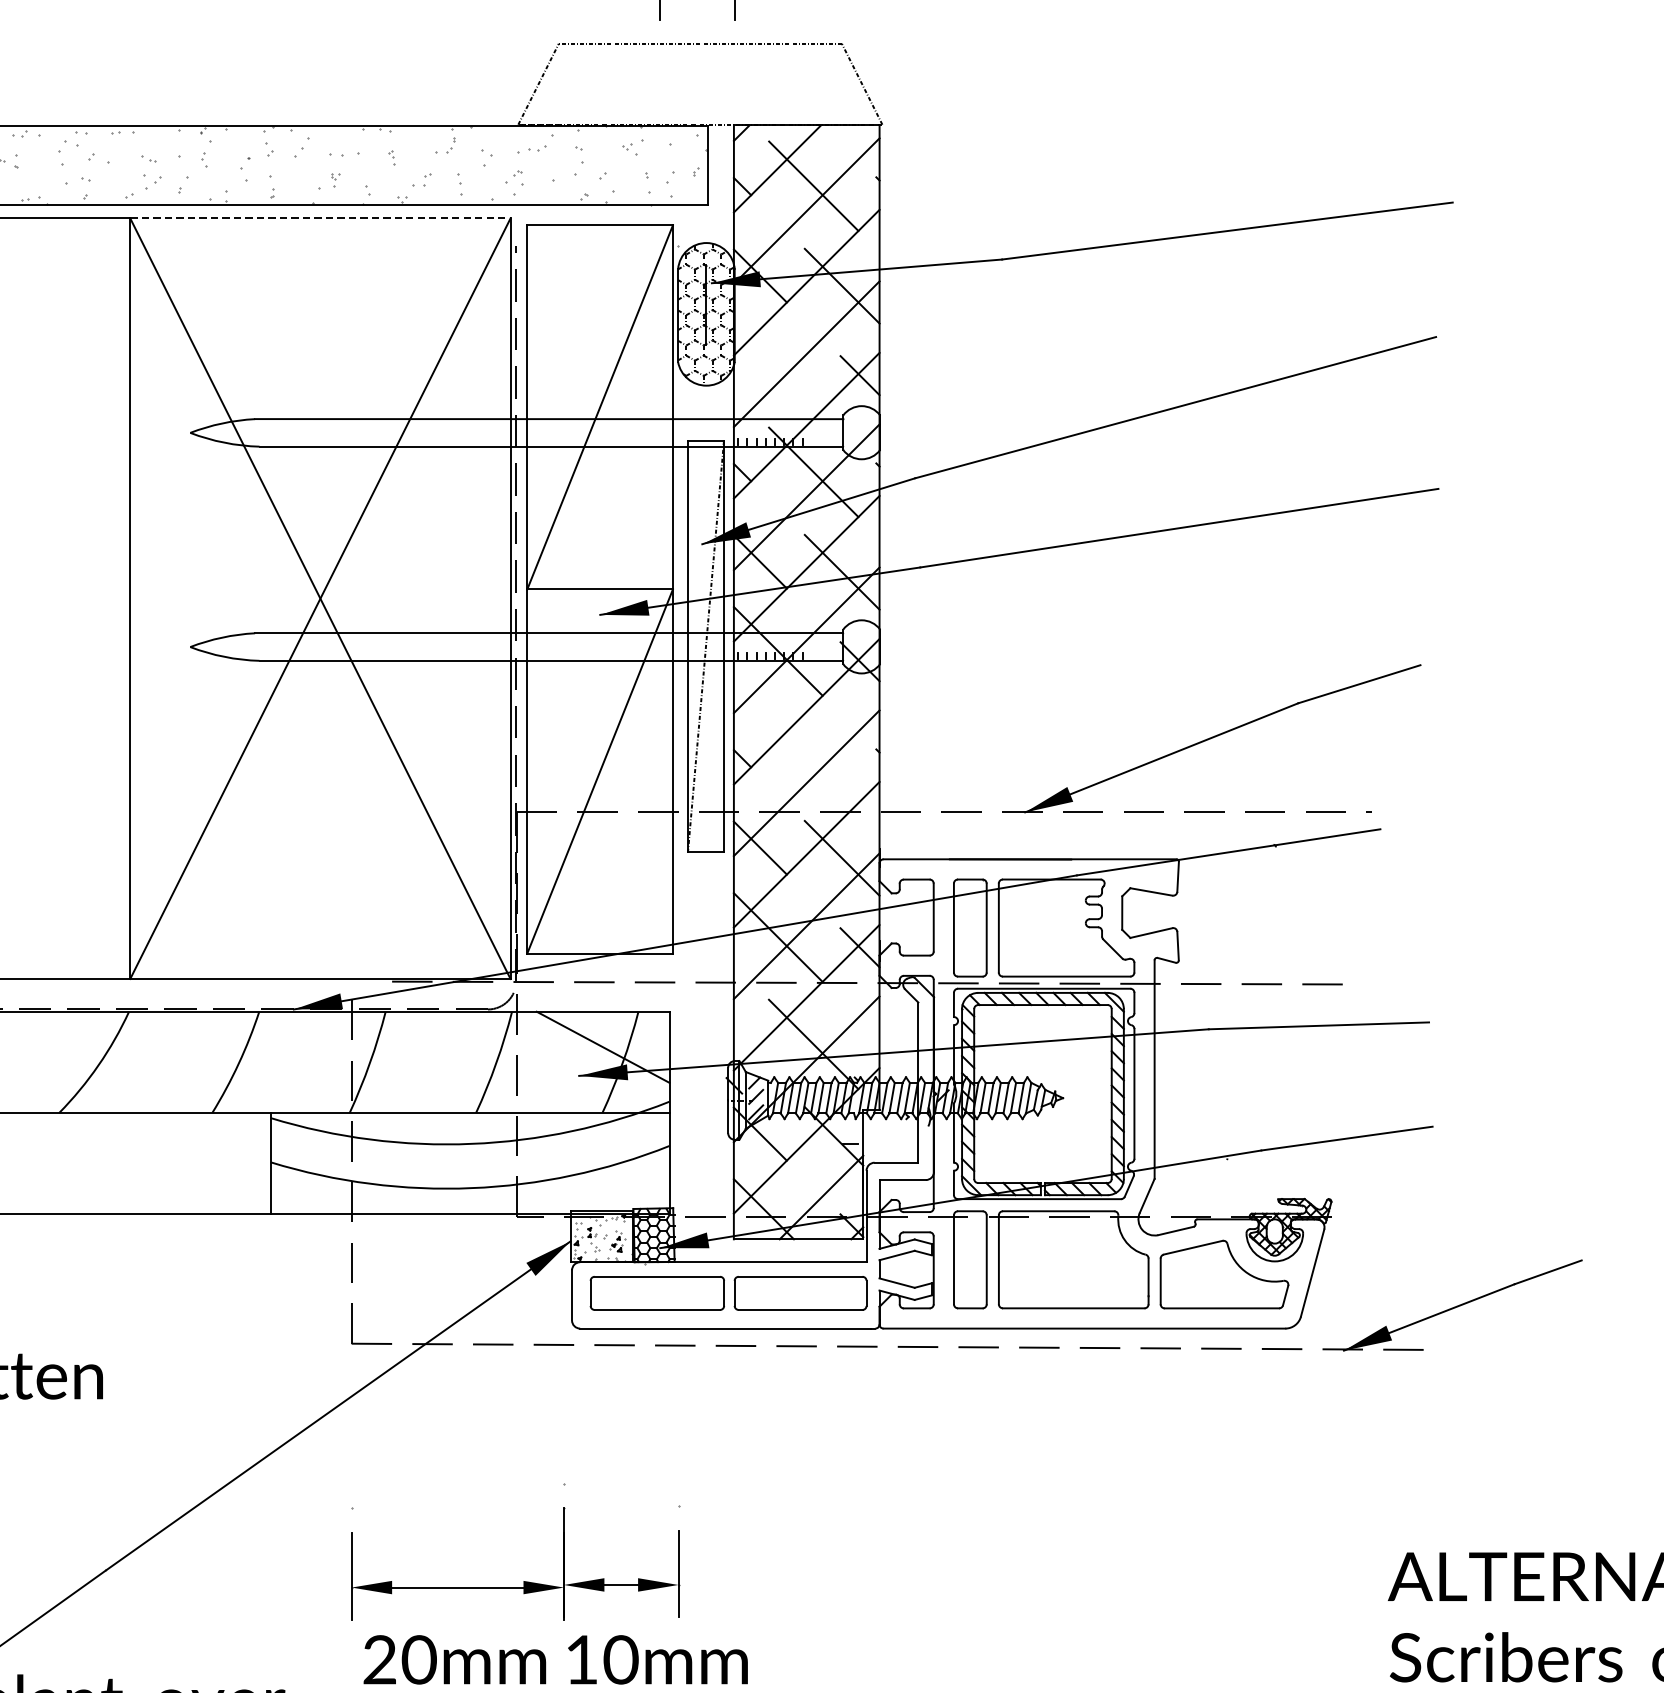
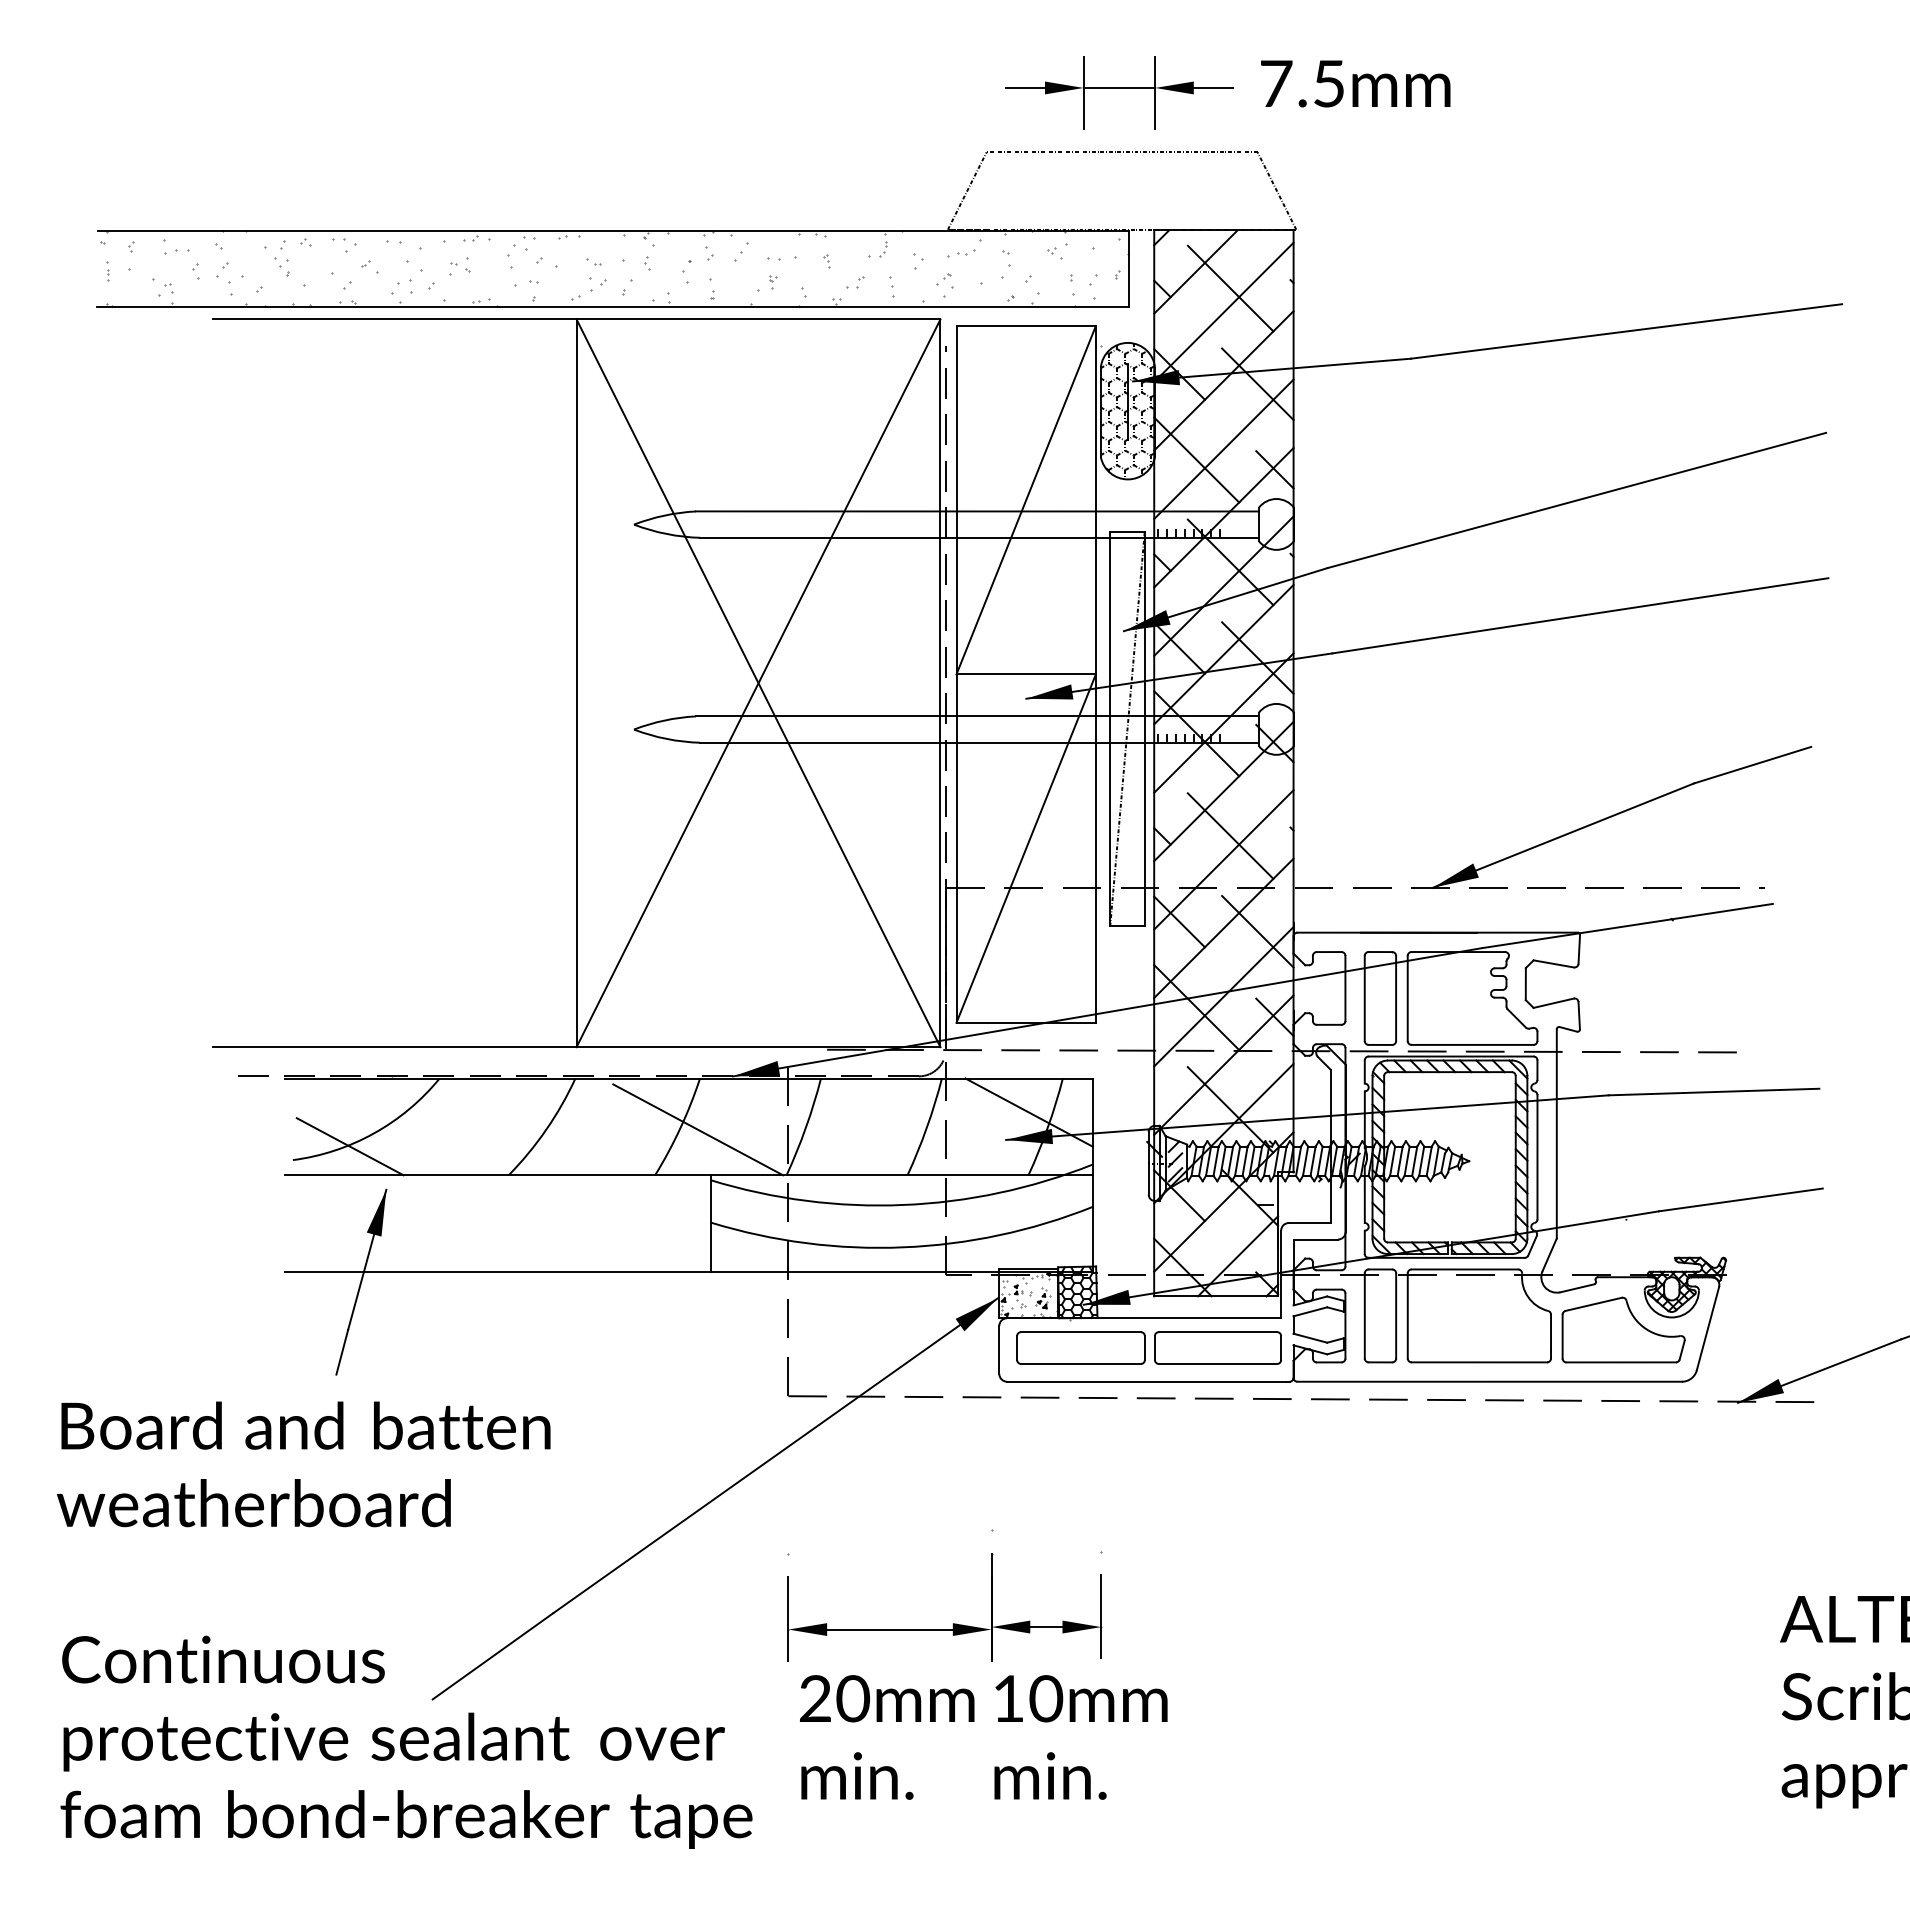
line: (320, 218) -> (758, 319), dashed -> solid
line: (778, 364) -> (1196, 459), added
line: (813, 757) -> (1230, 835), added
line: (257, 1064) -> (698, 1129), added

